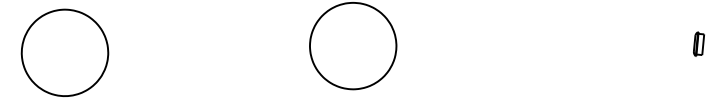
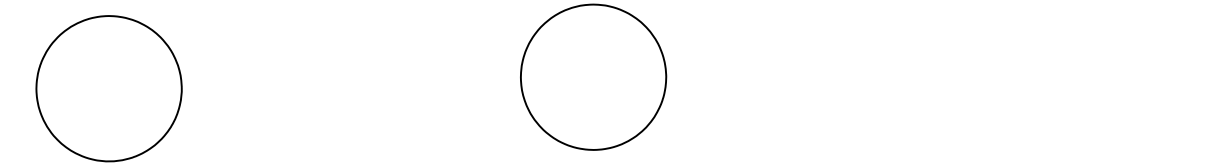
part: (698, 43) -> (1173, 72), removed

